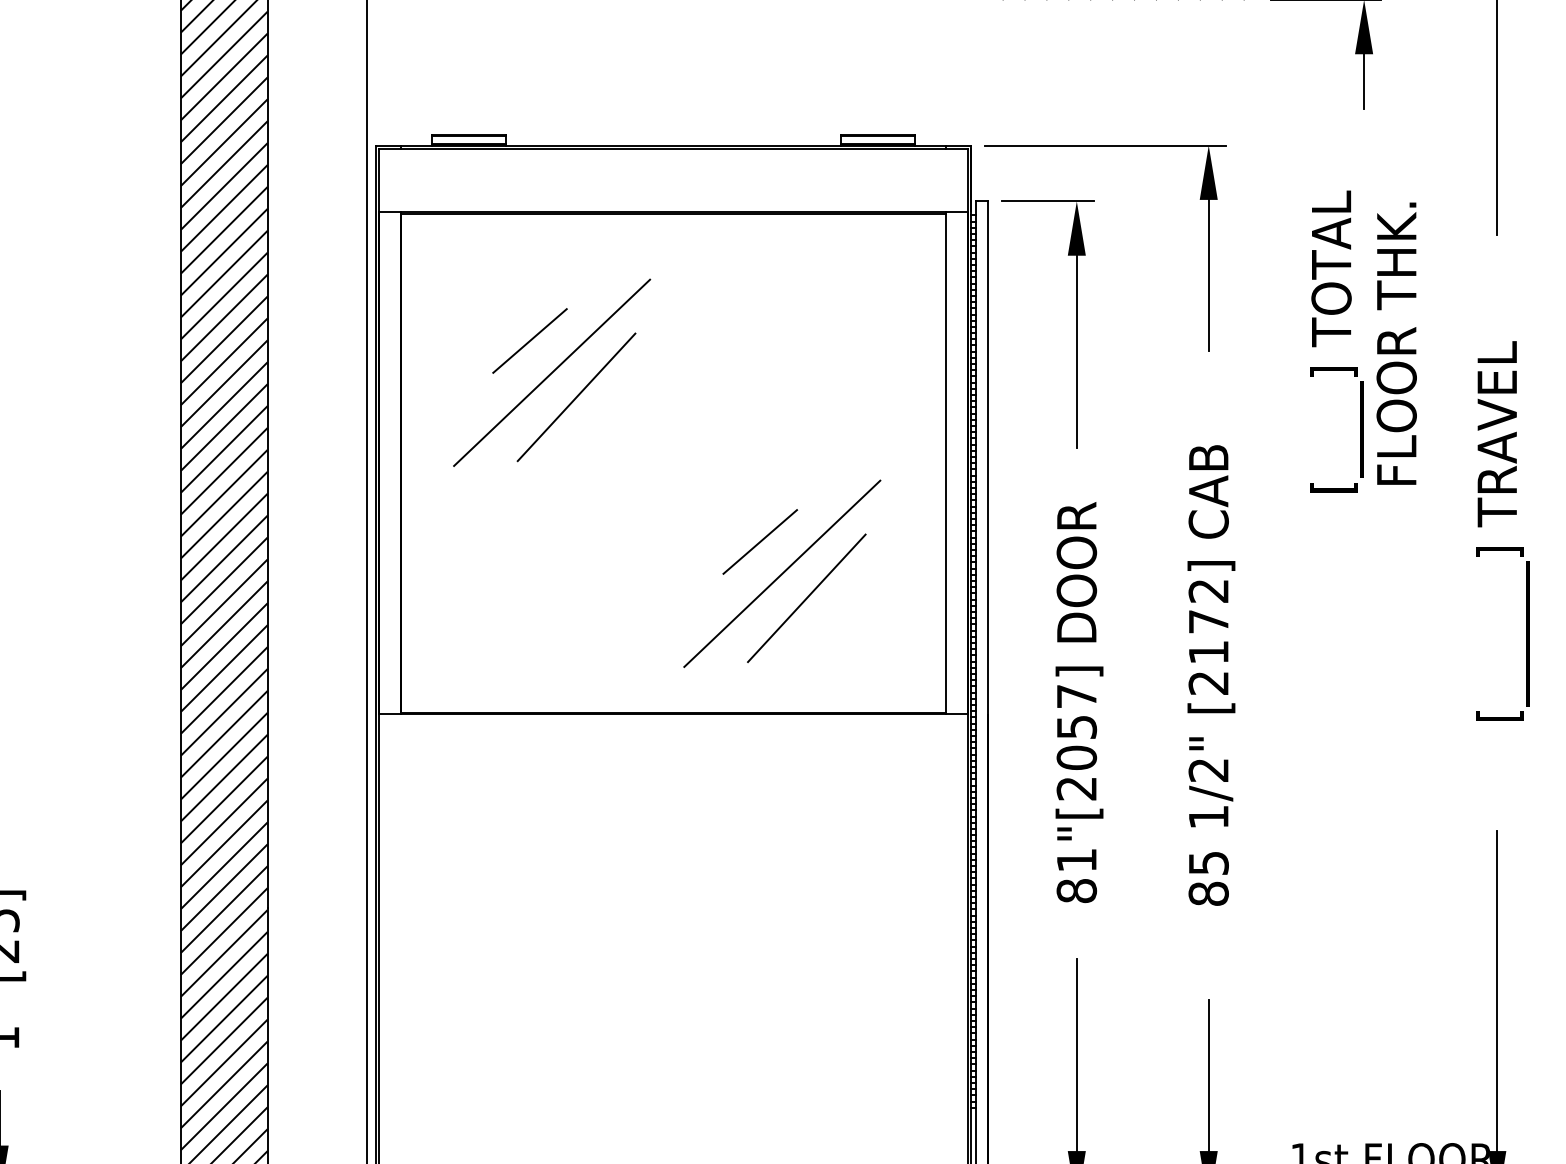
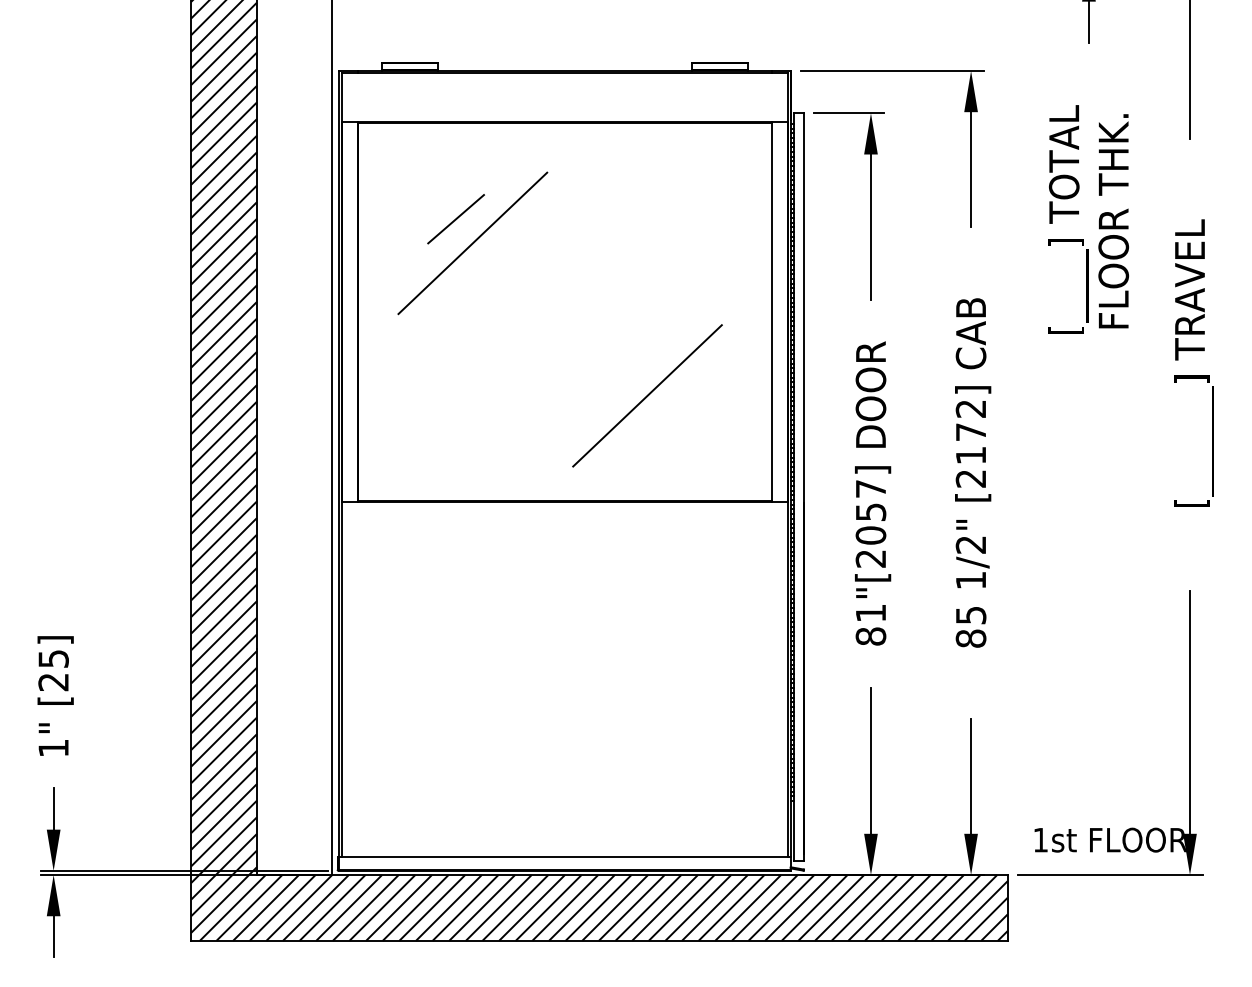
line: (576, 396) -> (491, 261), removed
line: (759, 541) -> (630, 371), removed
line: (805, 598) -> (665, 414), removed

